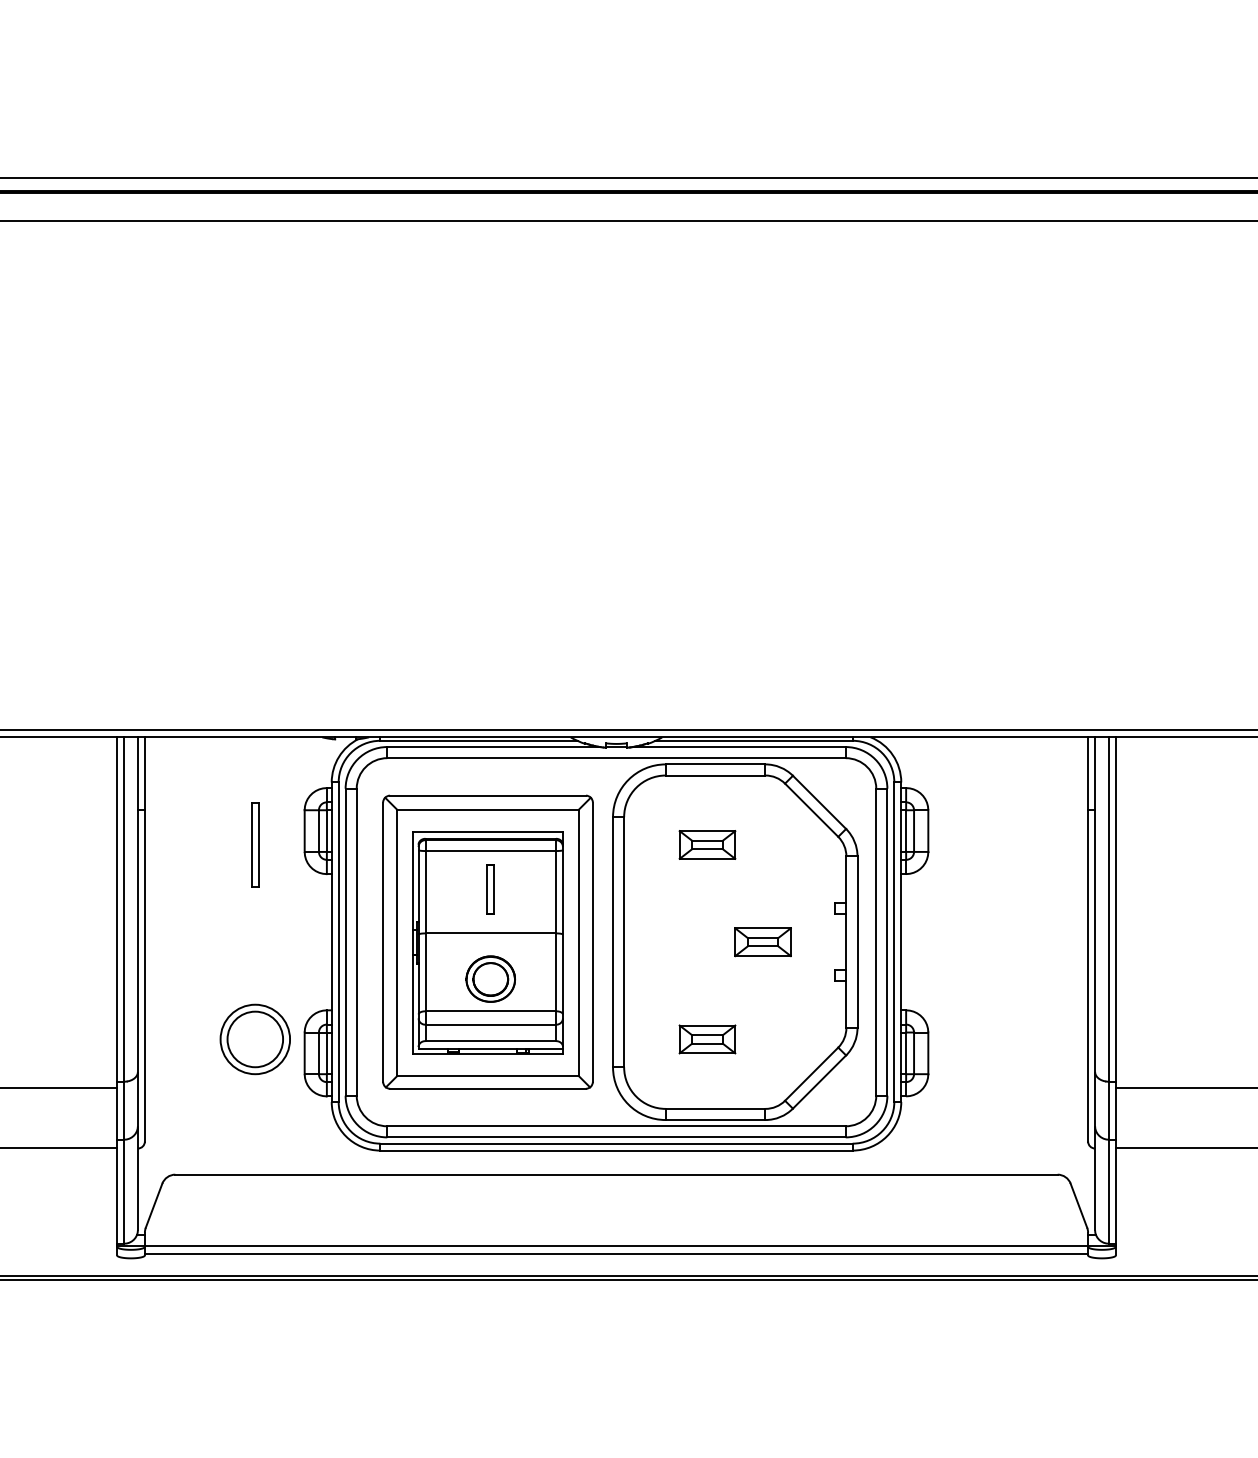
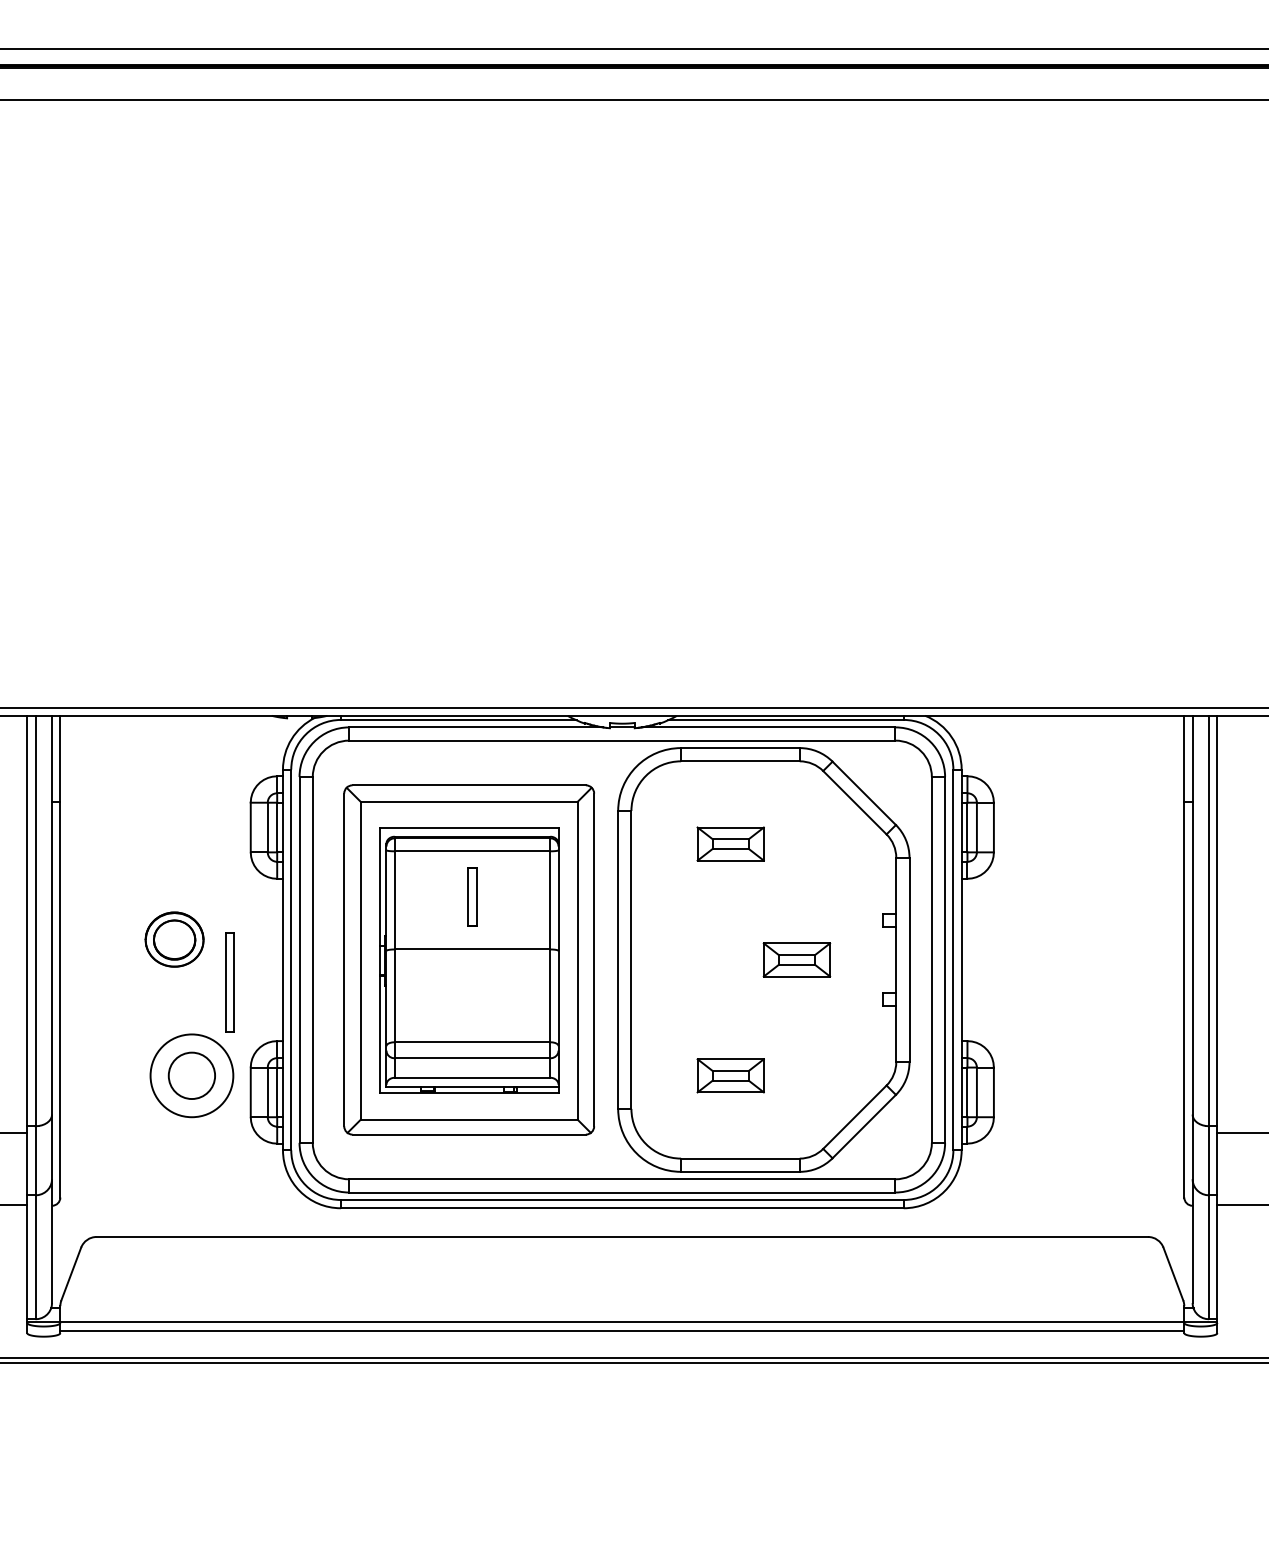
part: (255, 844) -> (230, 981), moved
part: (490, 978) -> (174, 938), moved
circle: (255, 1039) -> (192, 1075), size x0.7

